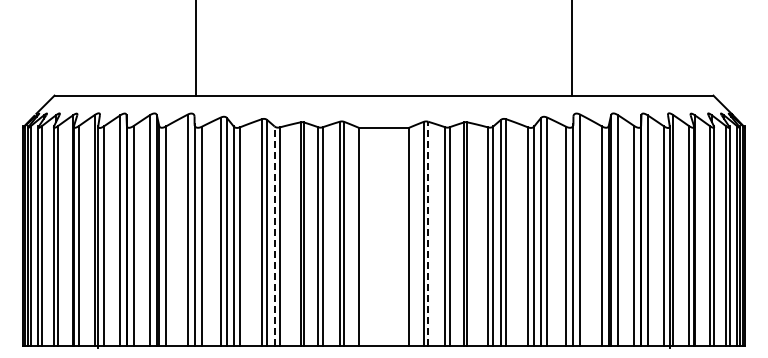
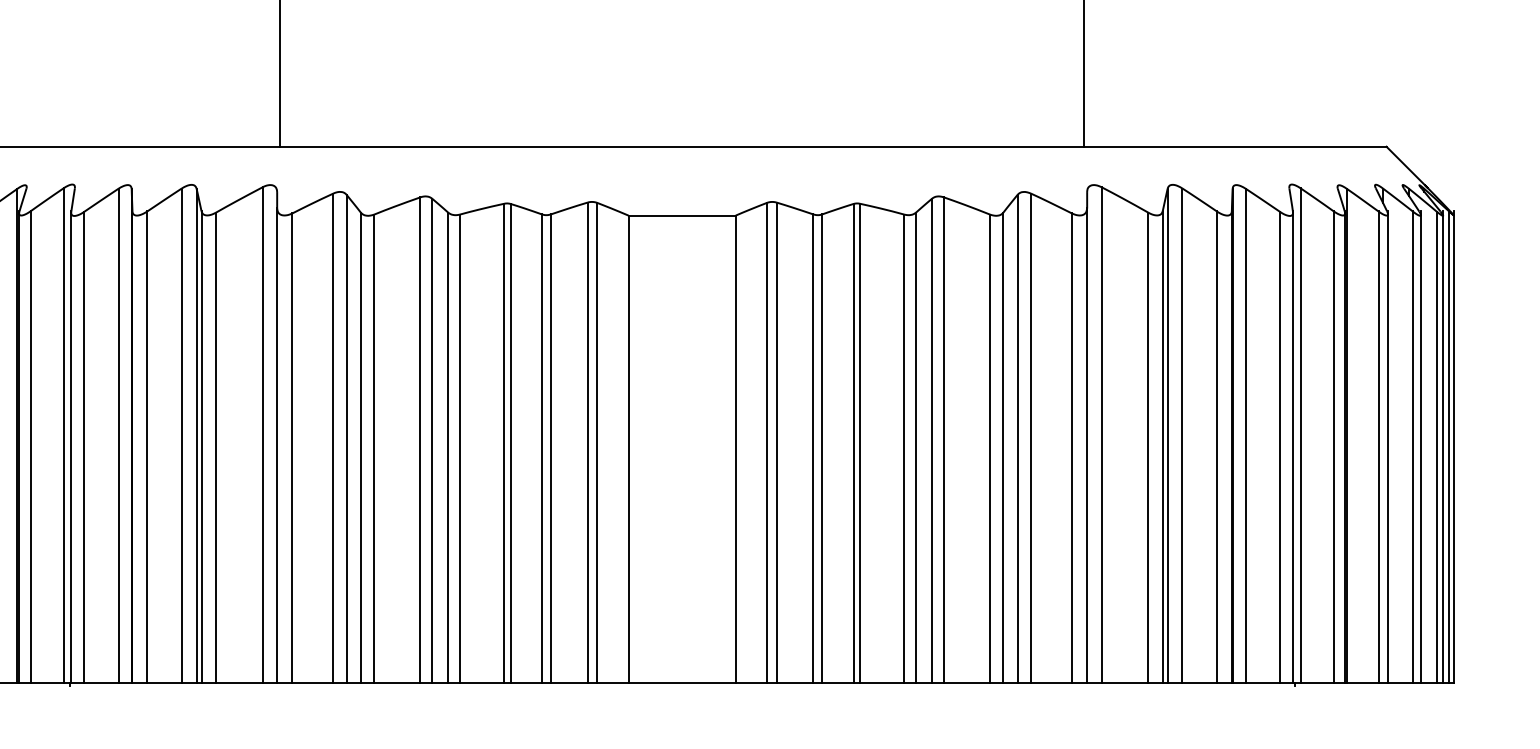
line: (428, 233) -> (777, 441), dashed -> solid
line: (274, 236) -> (448, 447), dashed -> solid

